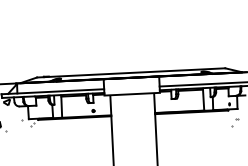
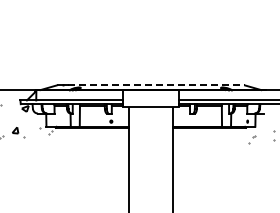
line: (131, 72) -> (151, 85), solid -> dashed

